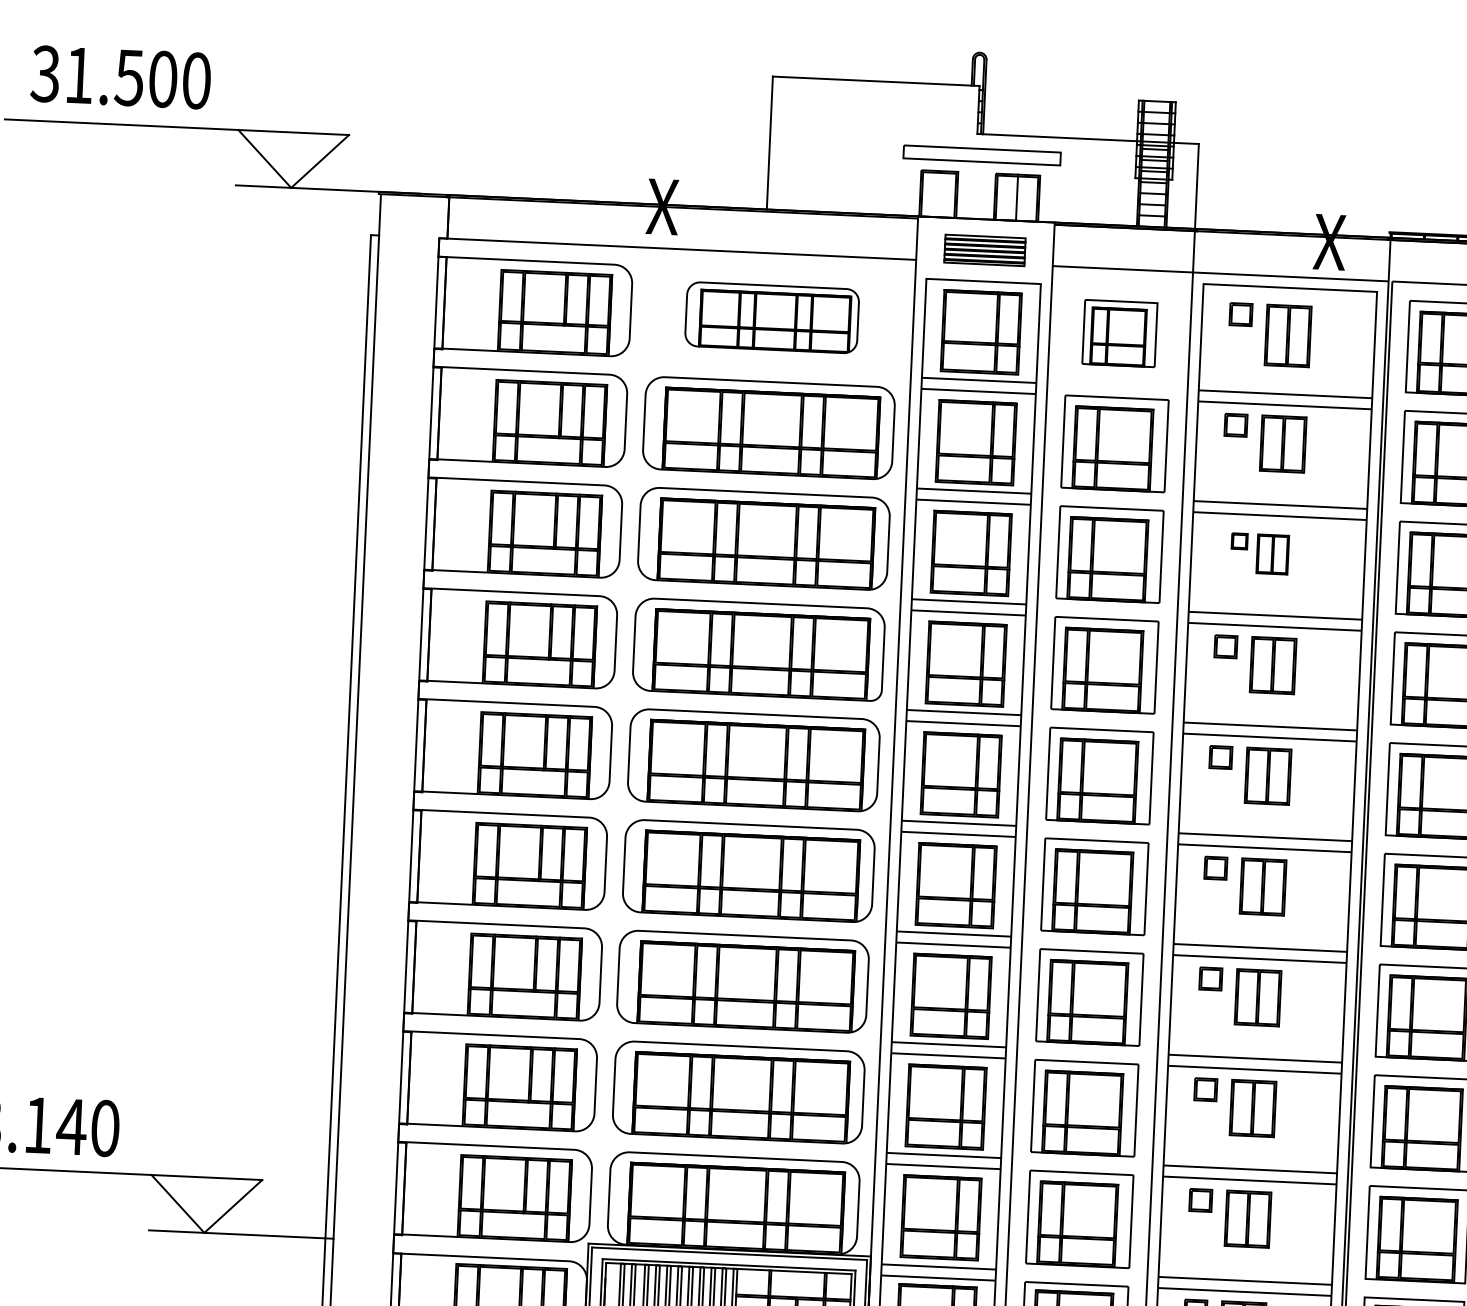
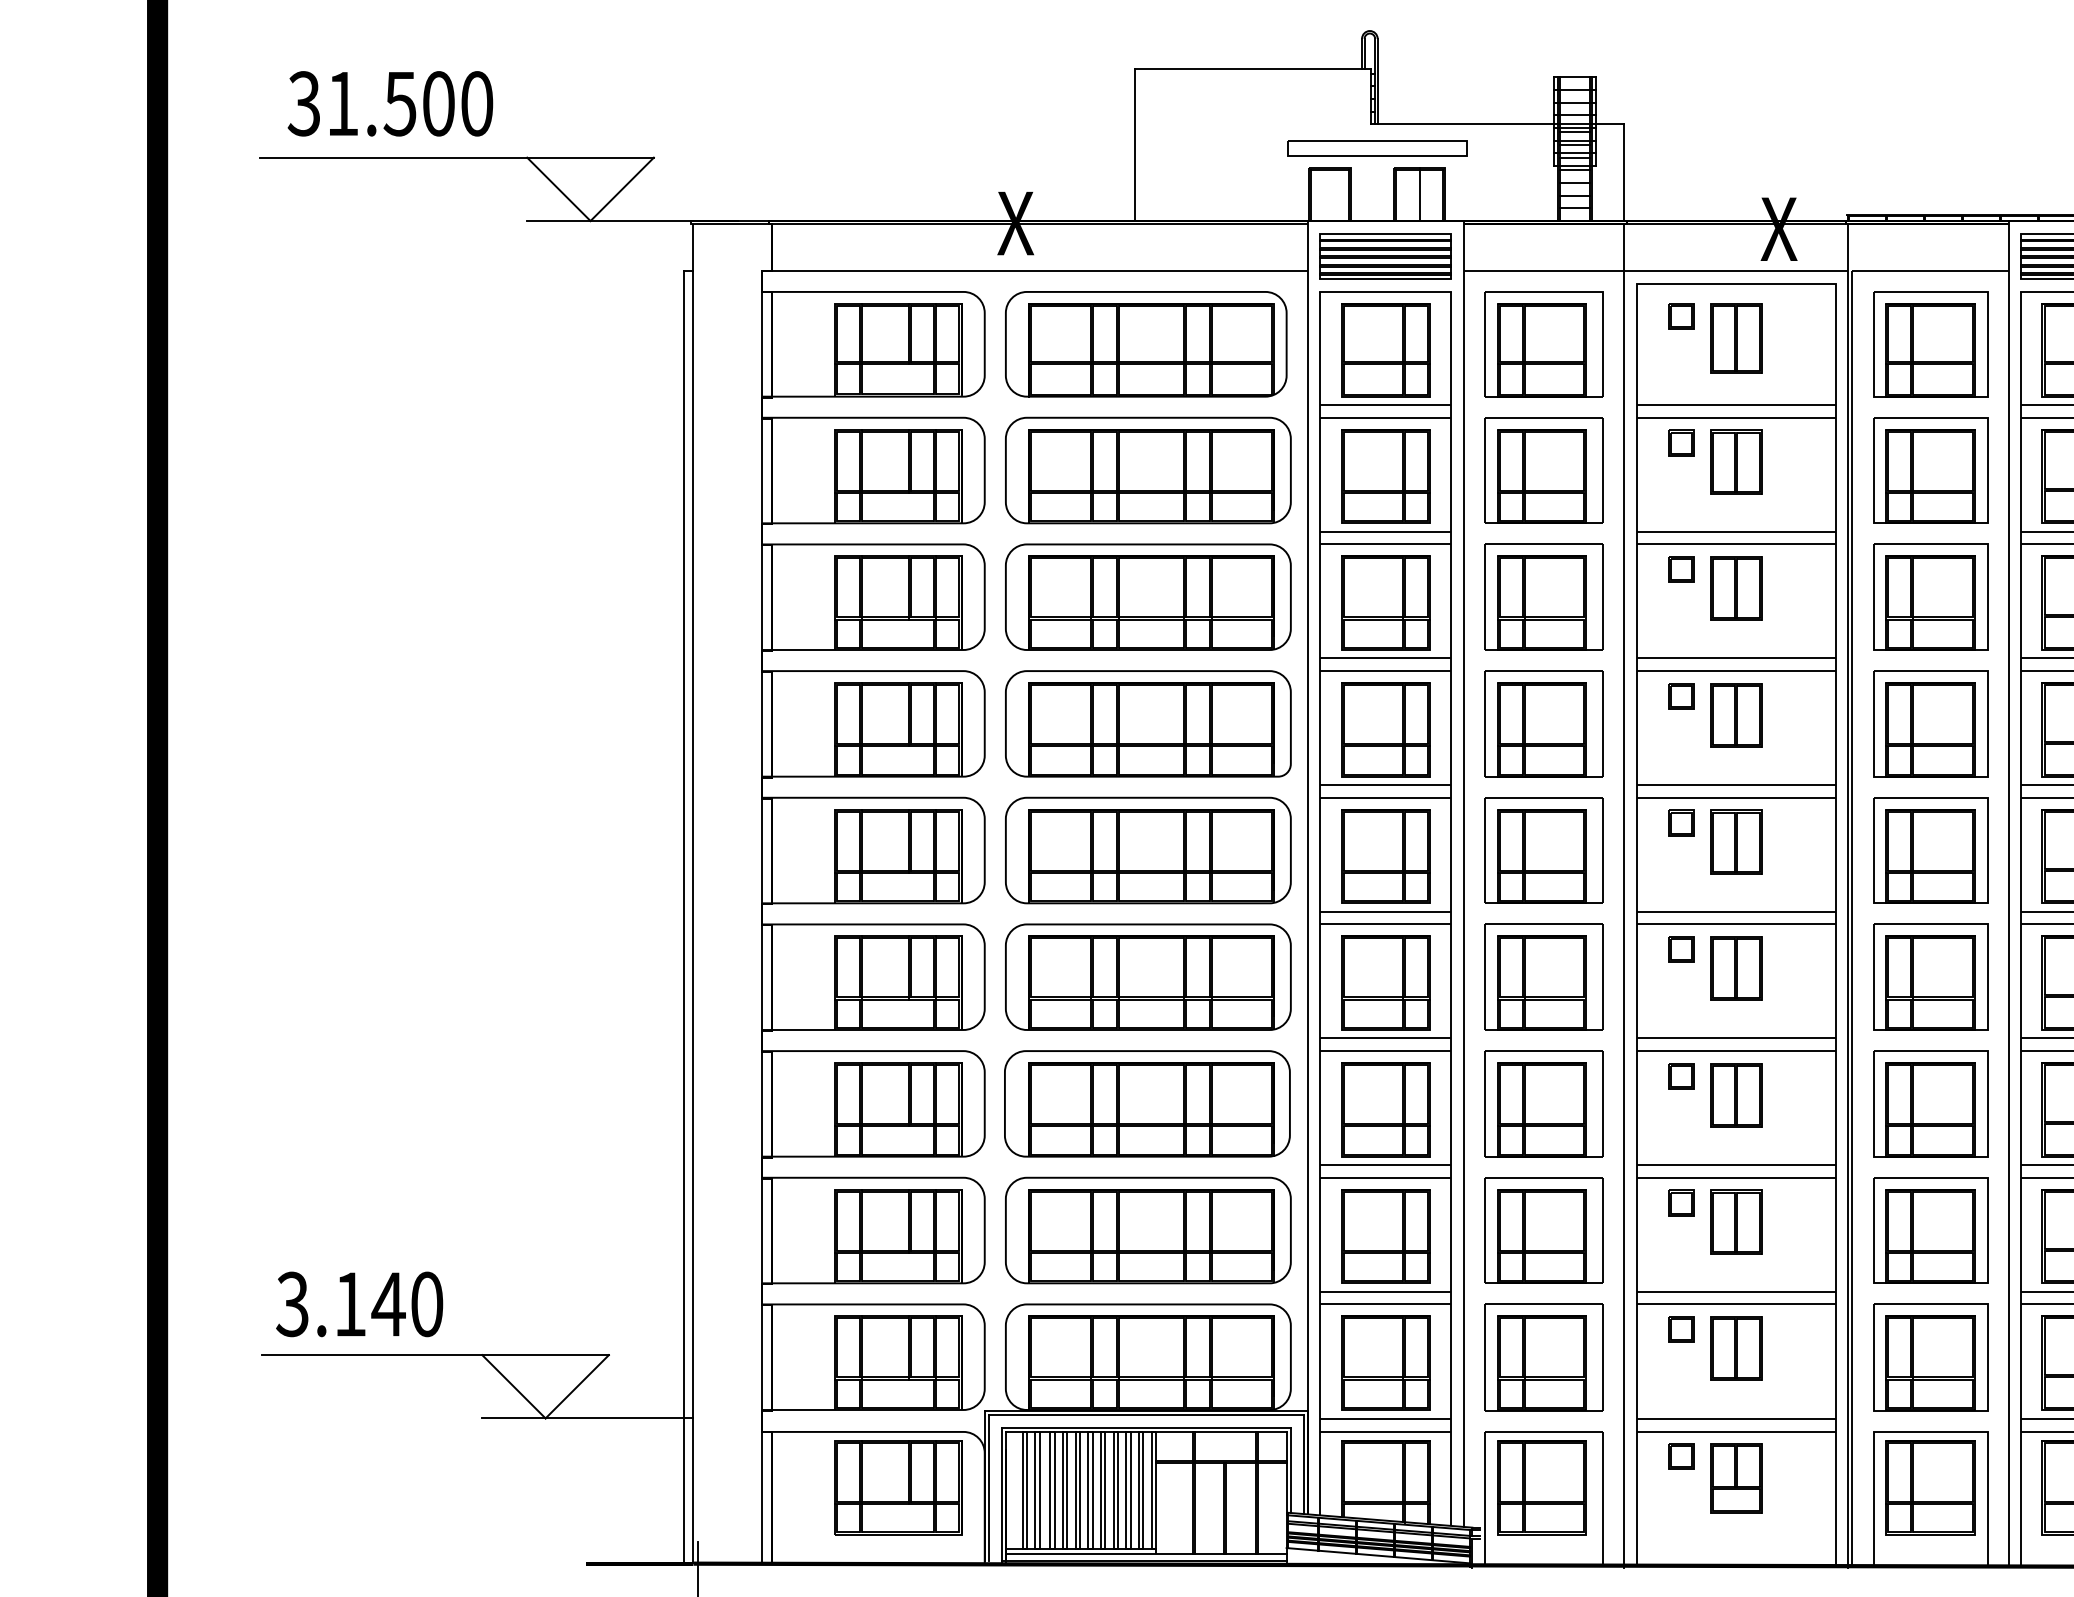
part: (984, 250) -> (1385, 256), size x1.43
part: (772, 317) -> (1146, 344), size x1.43
part: (1119, 333) -> (1543, 344), size x1.43
part: (1260, 553) -> (1715, 588), size x1.43

